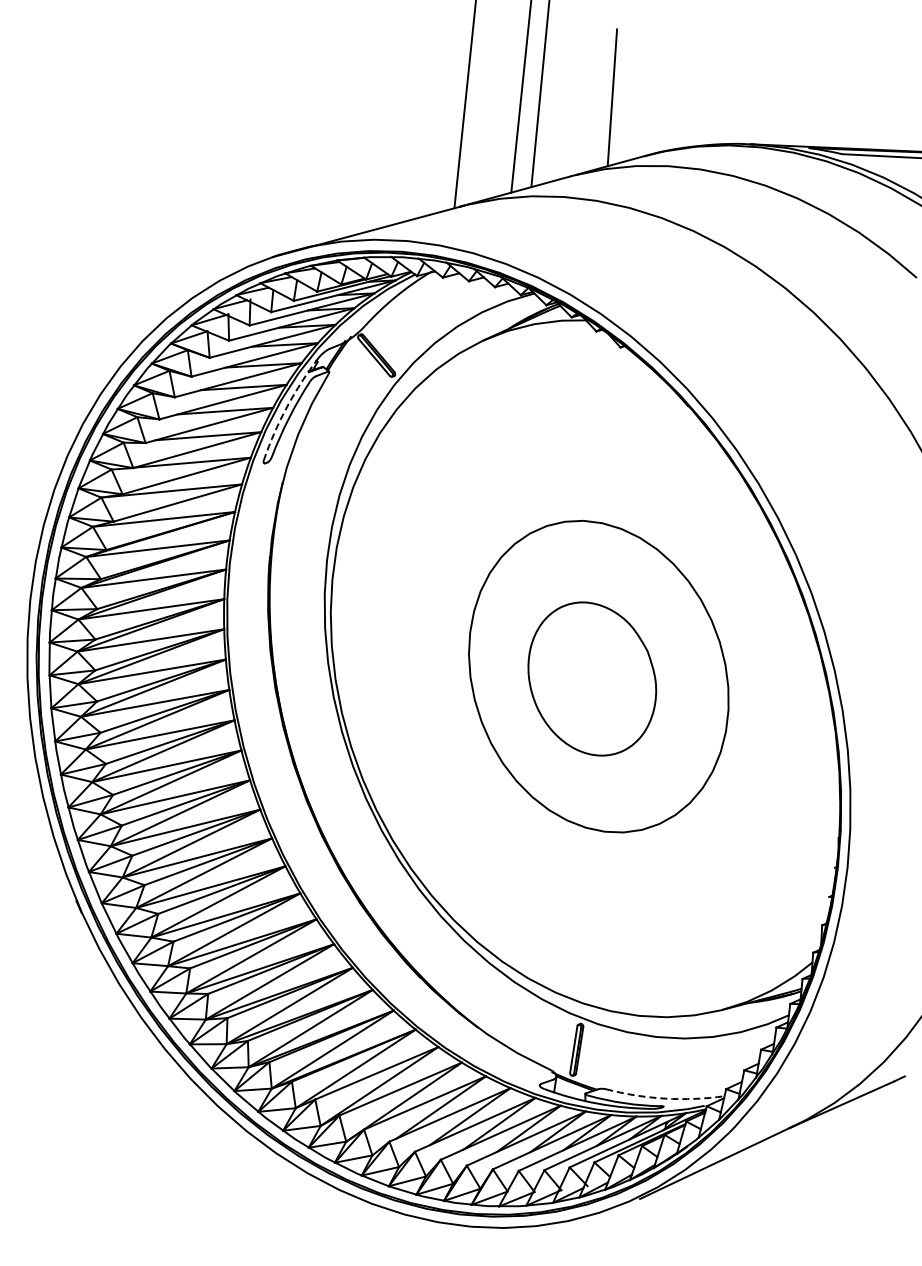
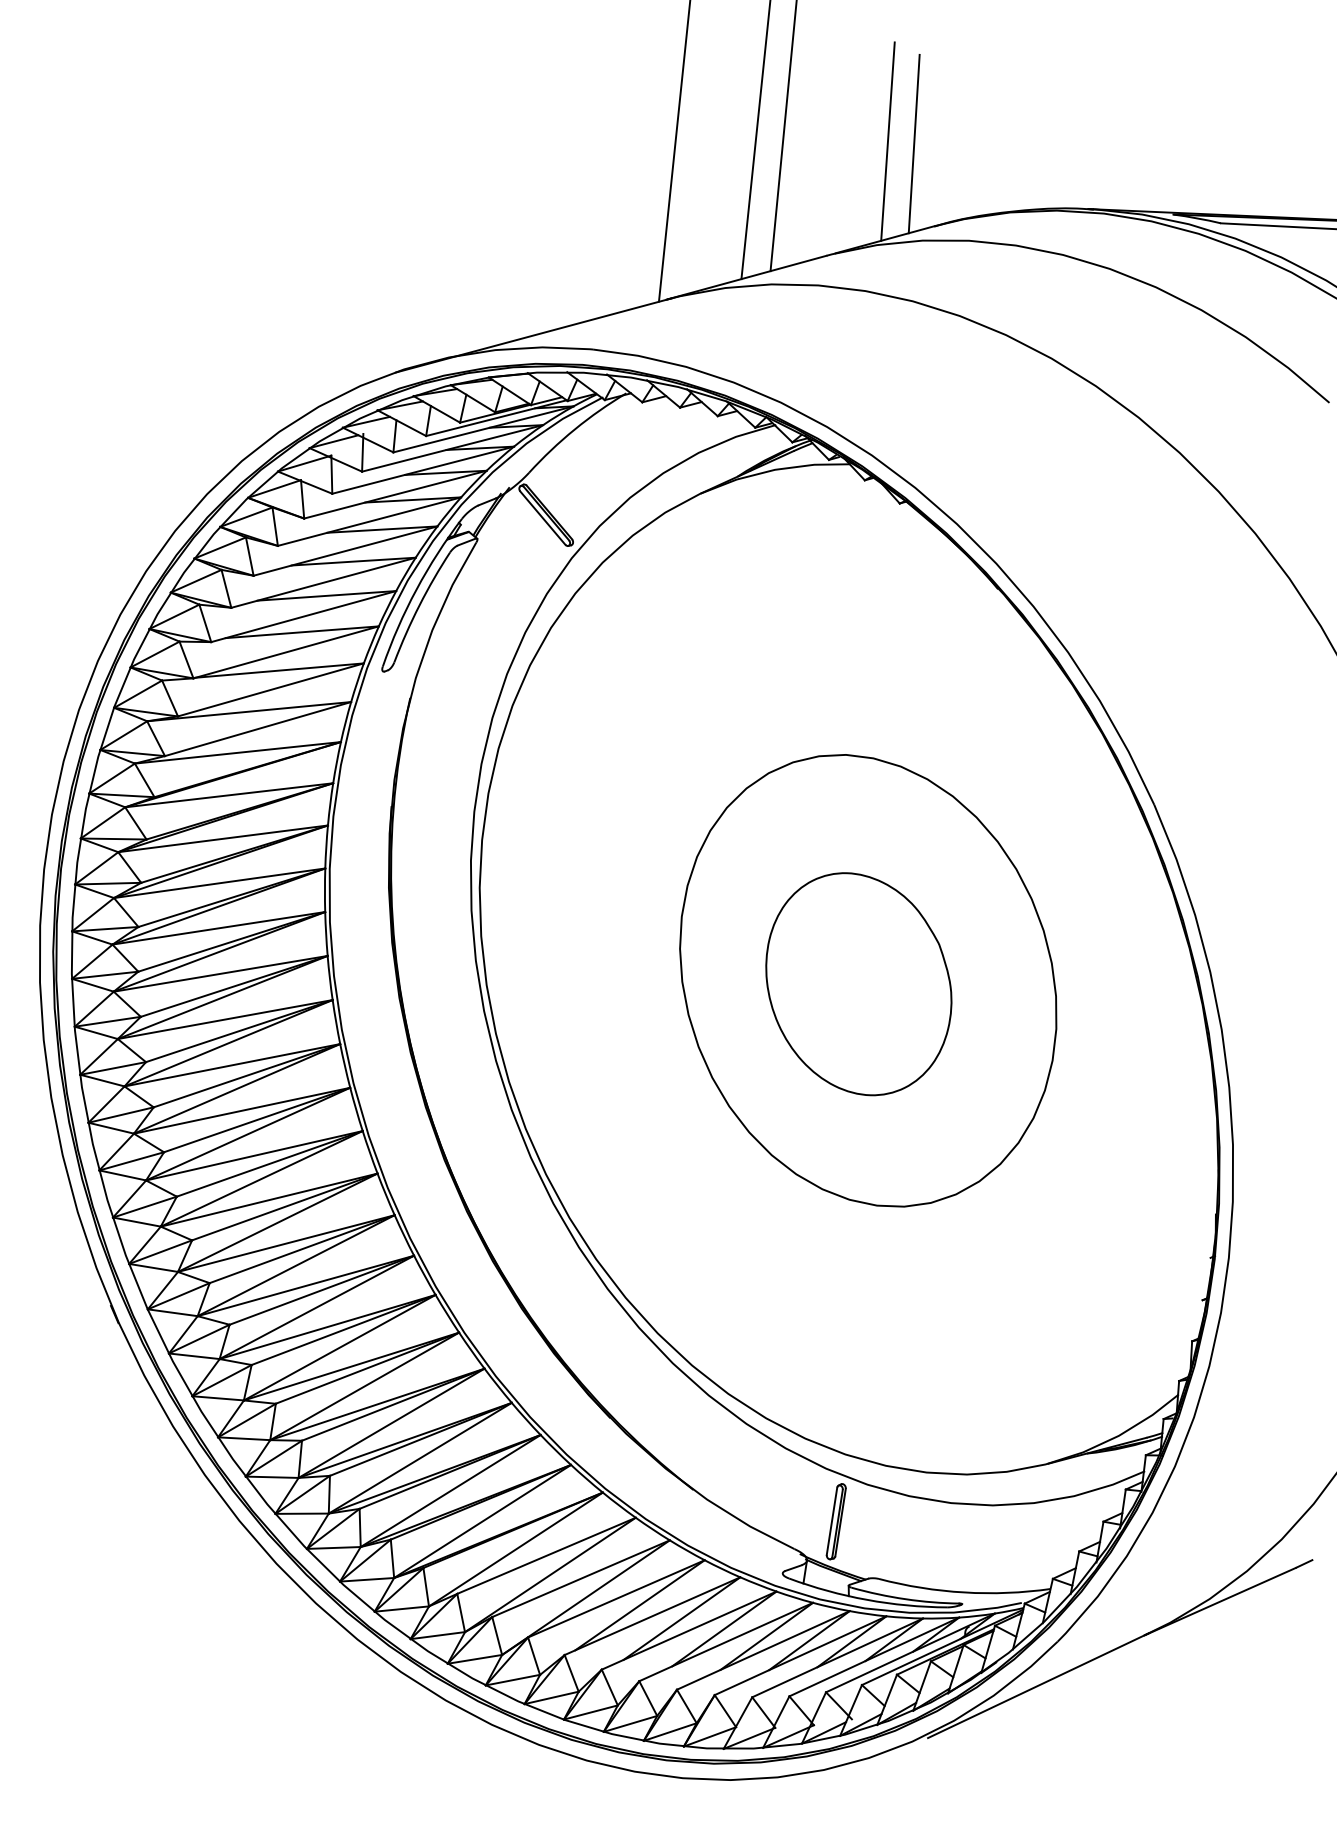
line: (630, 99) -> (914, 144), added
arc: (287, 406) -> (416, 589), dashed -> solid
arc: (665, 1098) -> (964, 1592), dashed -> solid

